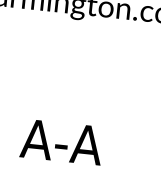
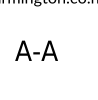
text: (61, 141) -> (36, 50), moved

